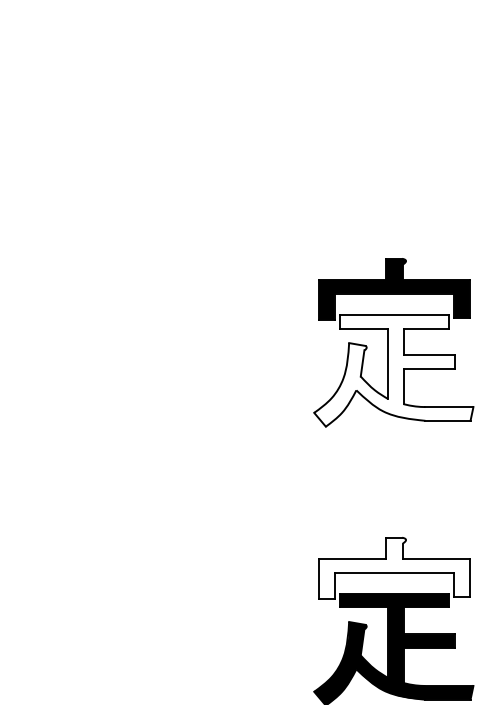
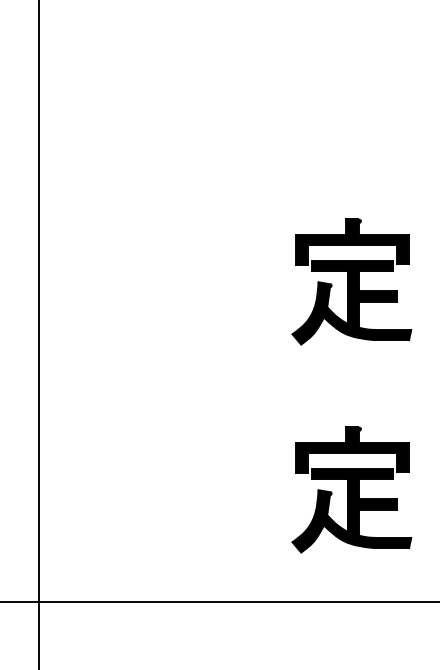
fill: (393, 370) -> (351, 302), added
fill: (394, 567) -> (352, 449), added

